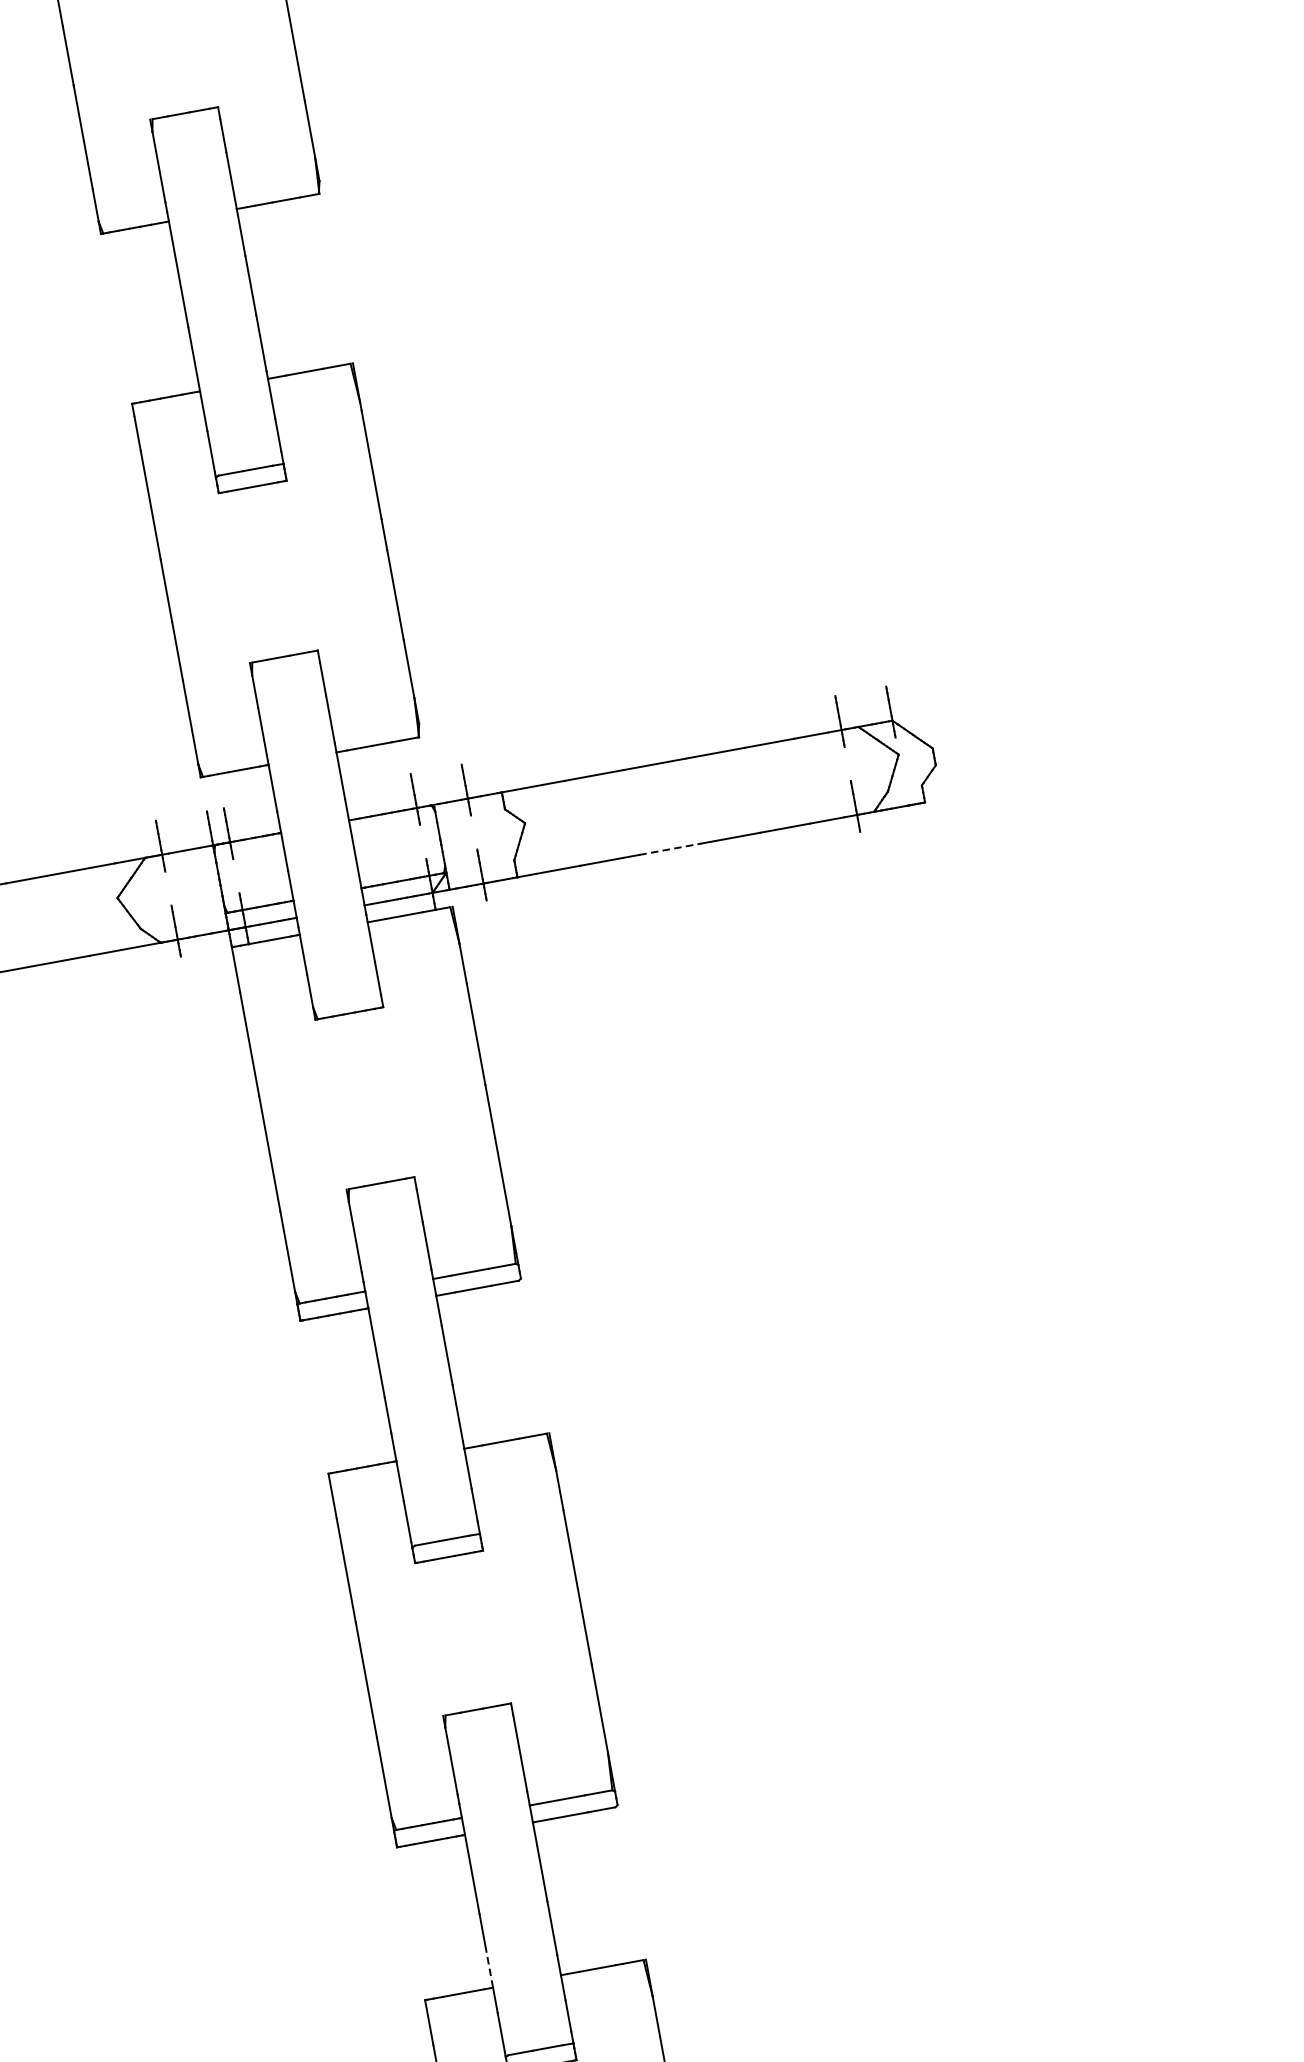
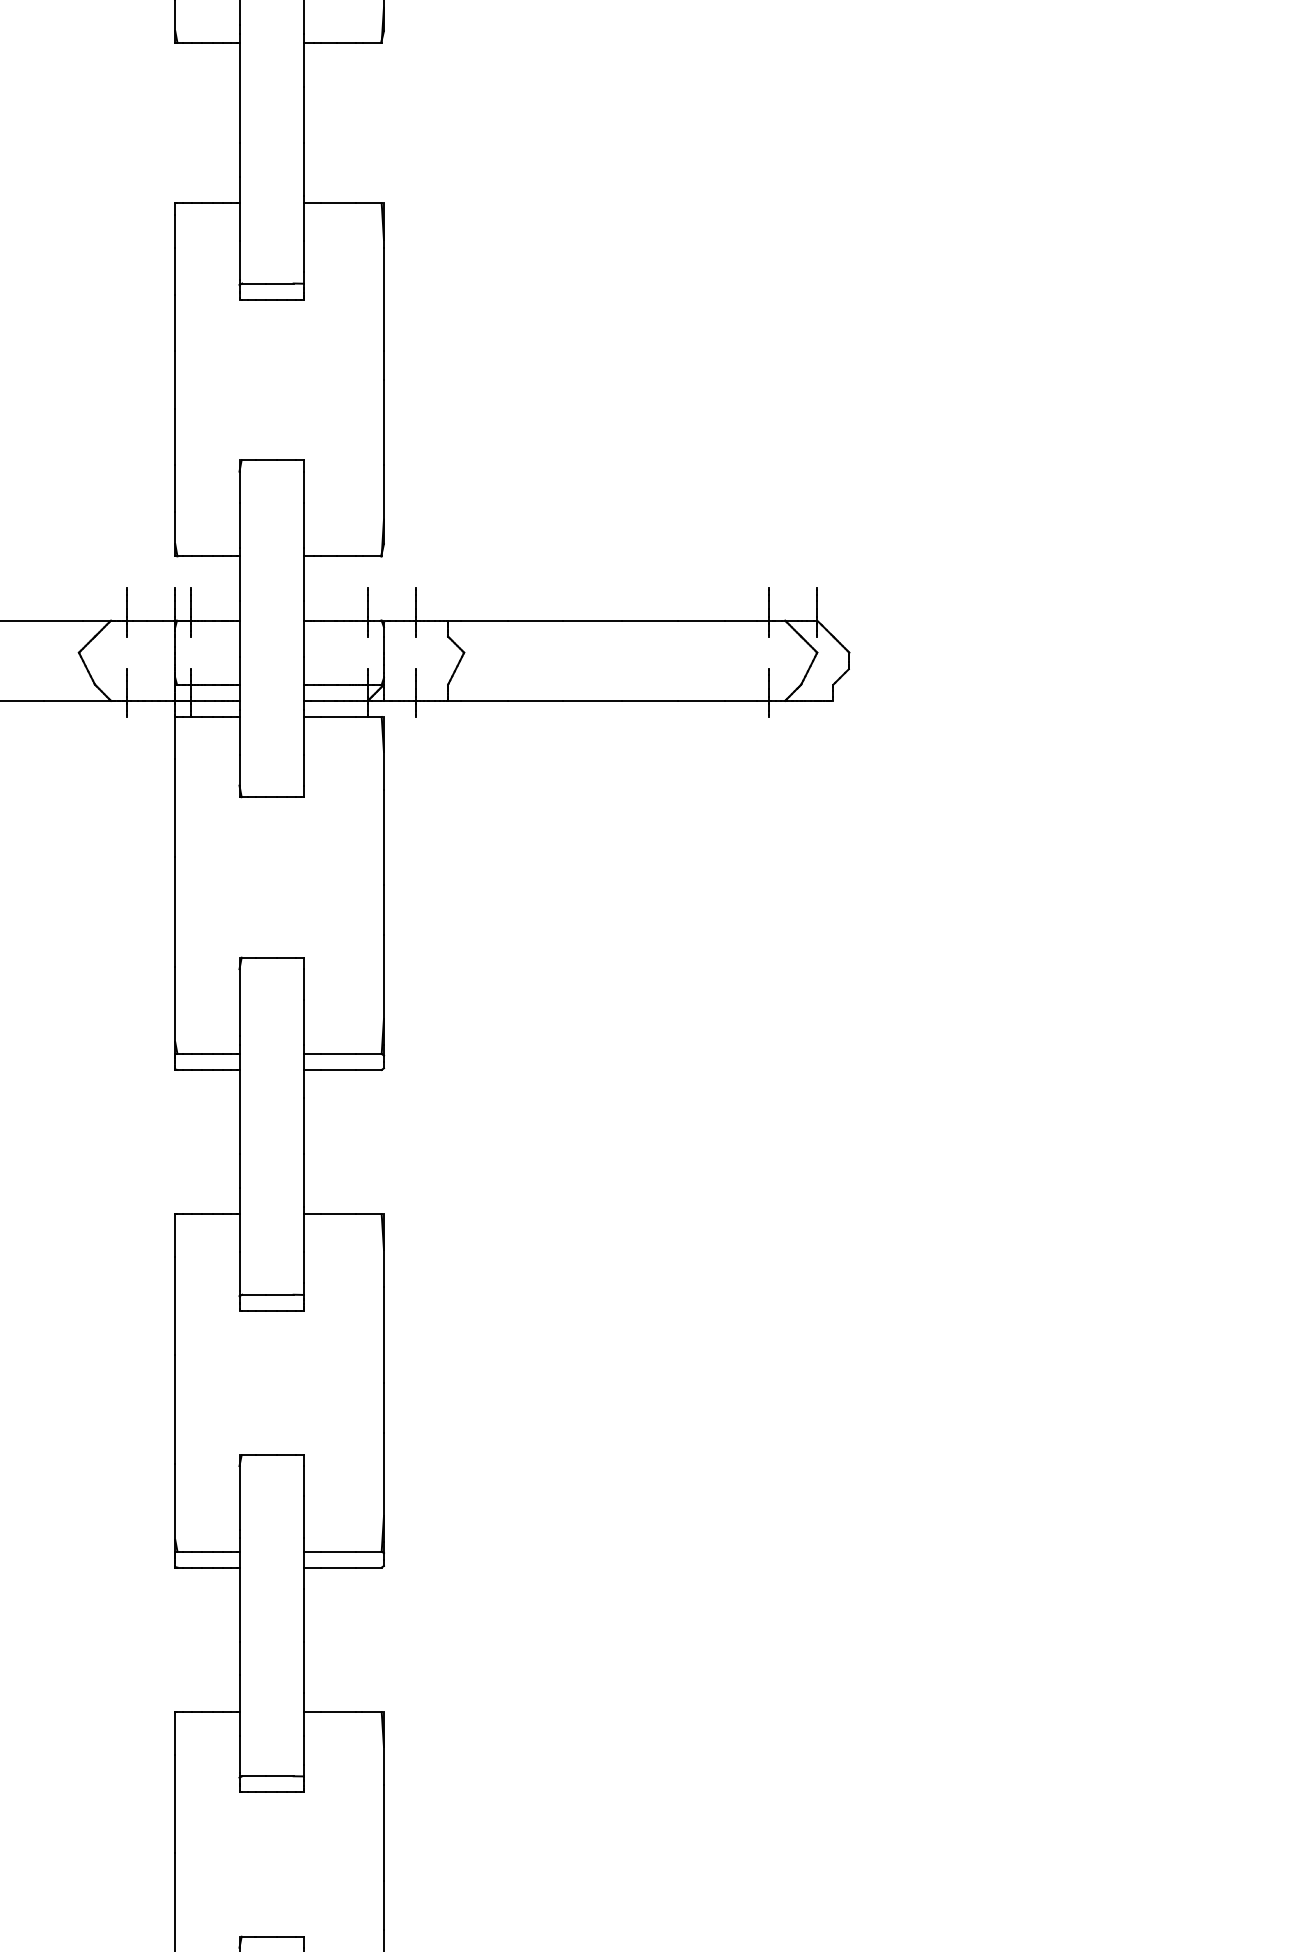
line: (671, 848) -> (593, 700), dashed -> solid
line: (489, 1968) -> (239, 1693), dashed -> solid

